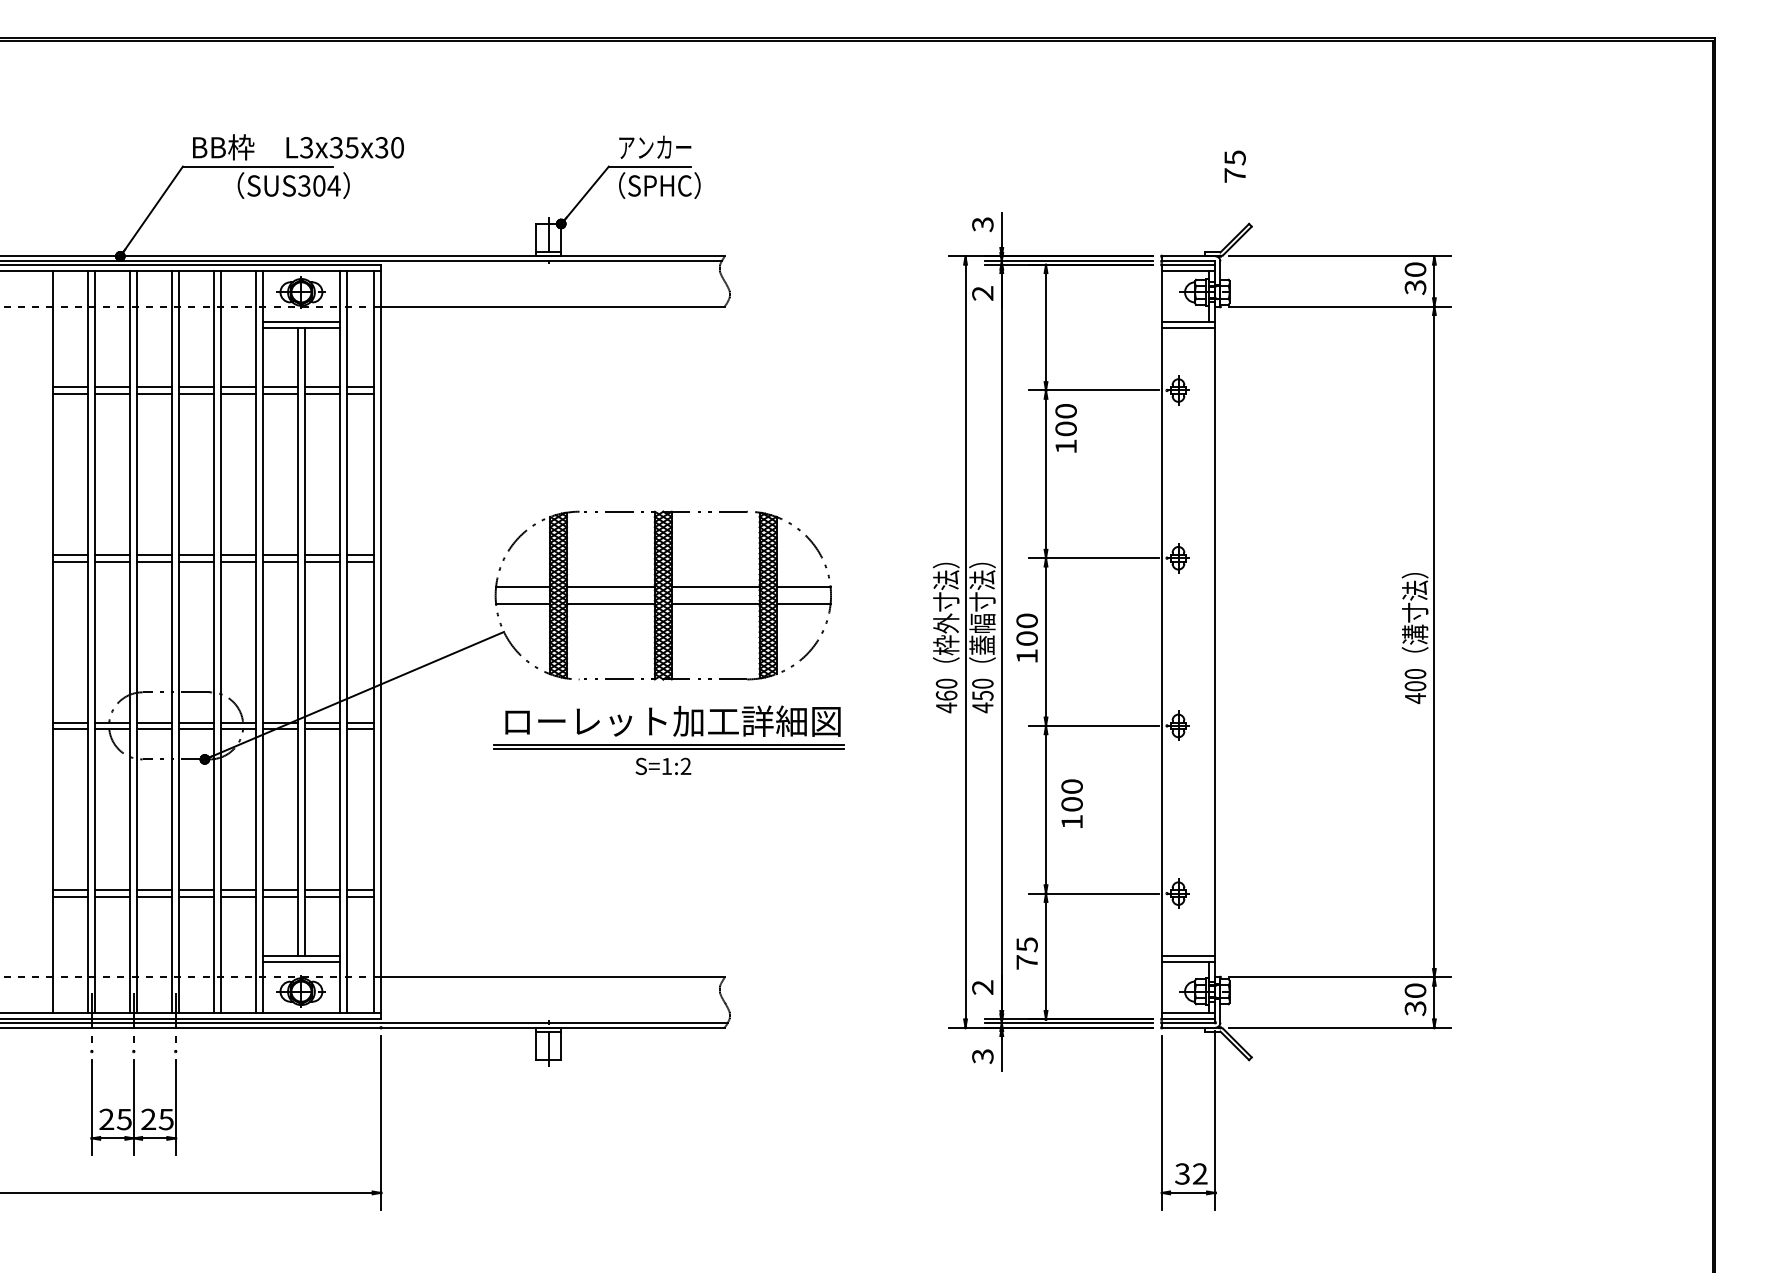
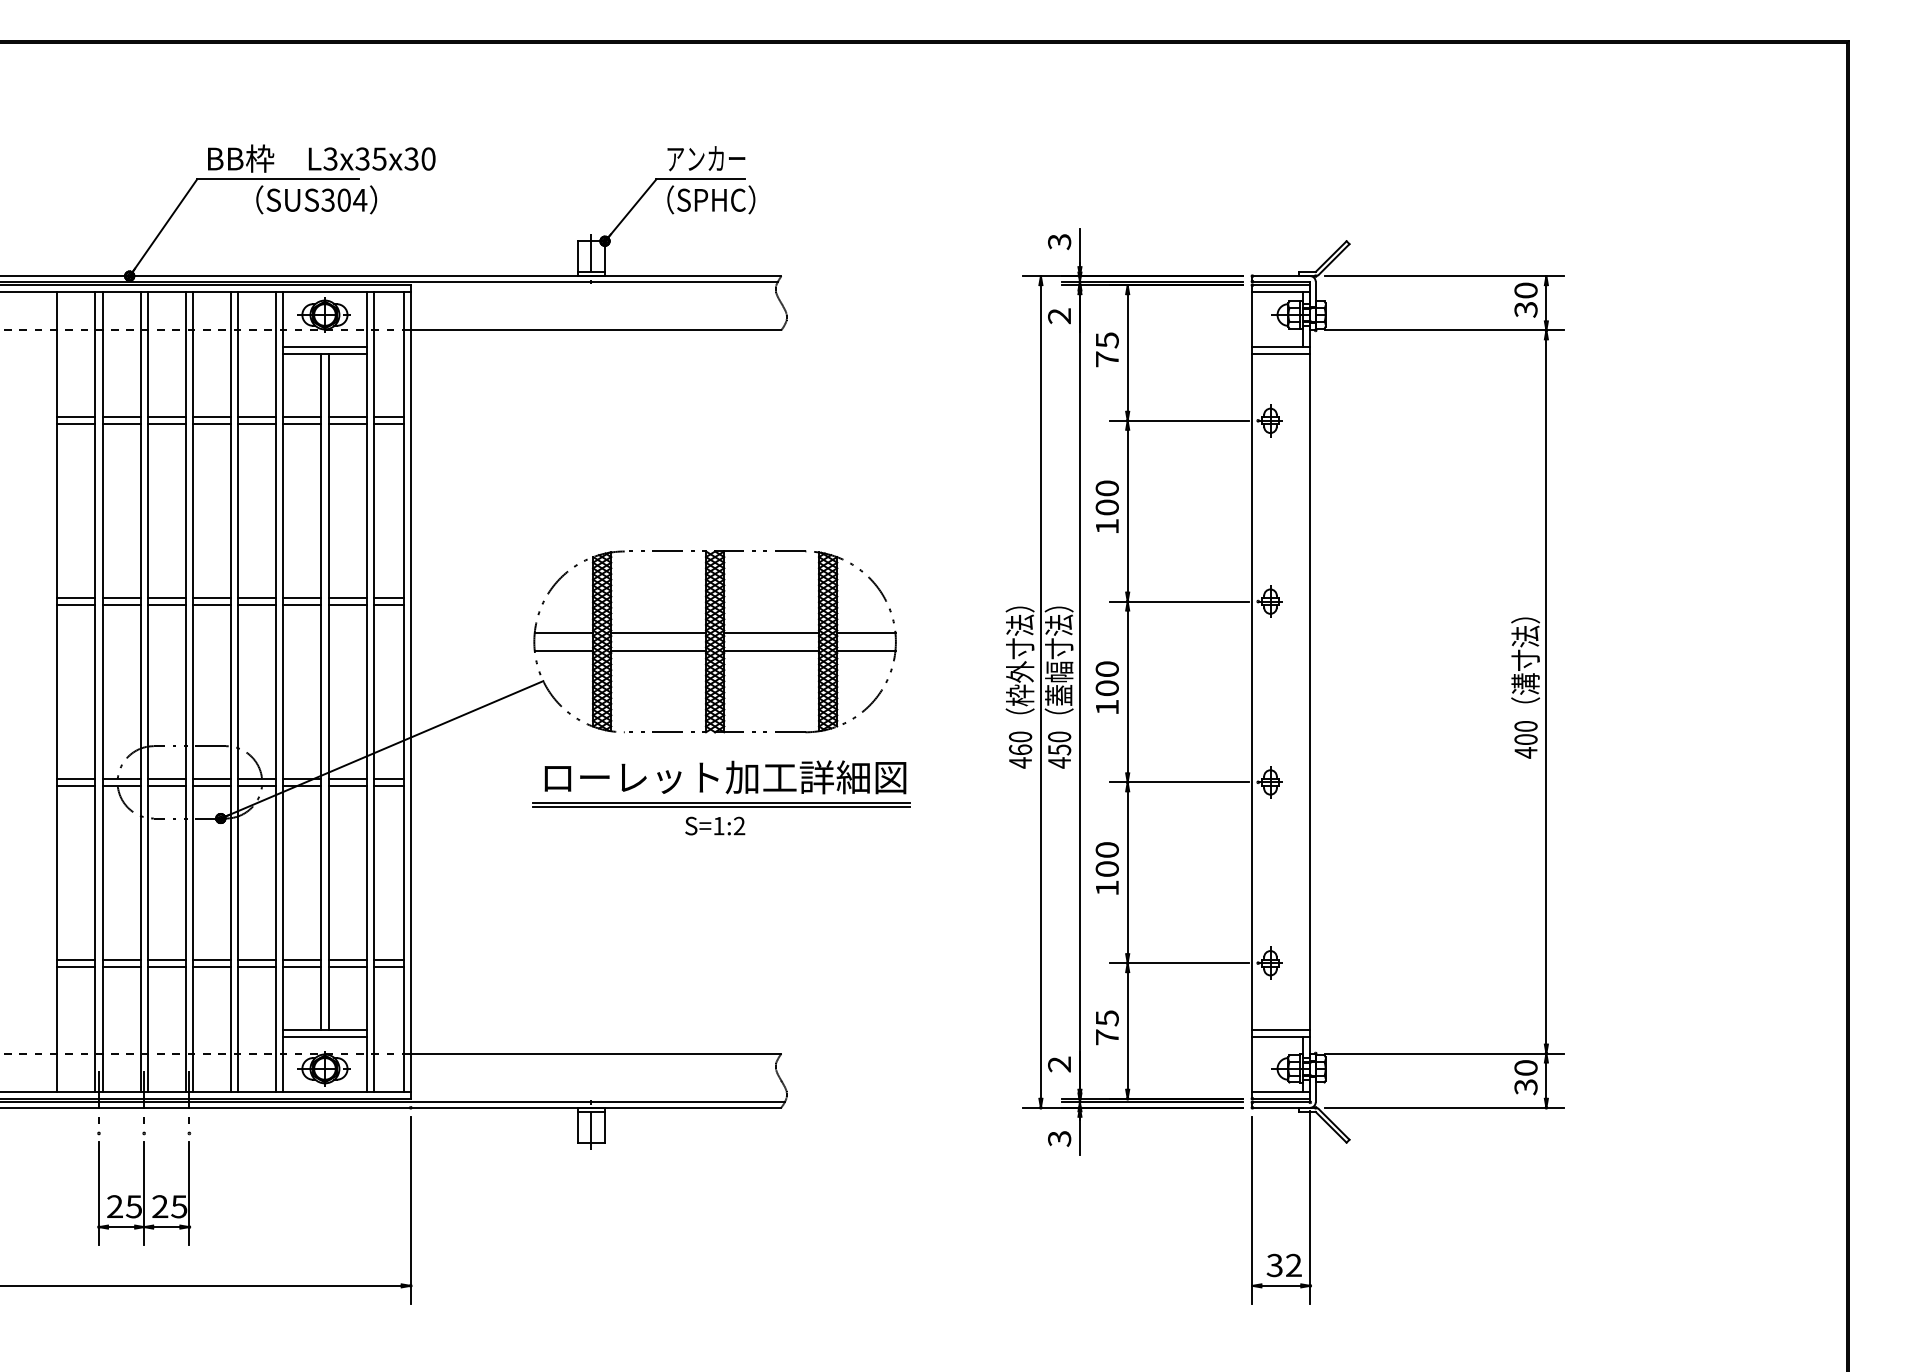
text: (1234, 166) -> (1106, 349), moved
text: (1065, 428) -> (1106, 507), moved
text: (1071, 803) -> (1106, 868), moved

